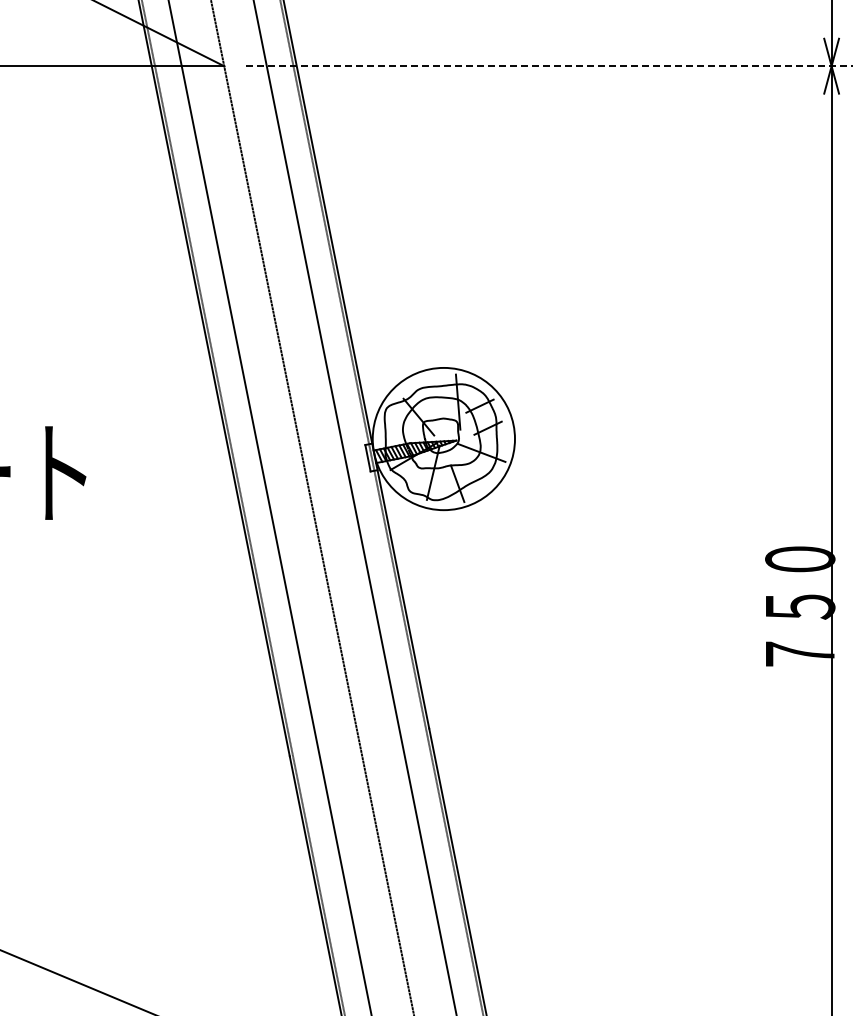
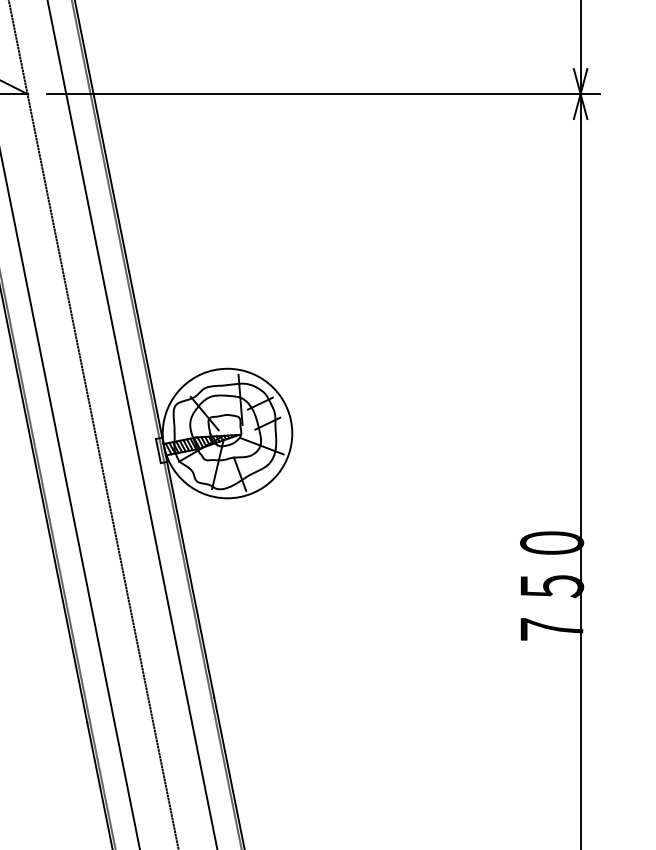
line: (549, 66) -> (323, 94), dashed -> solid

